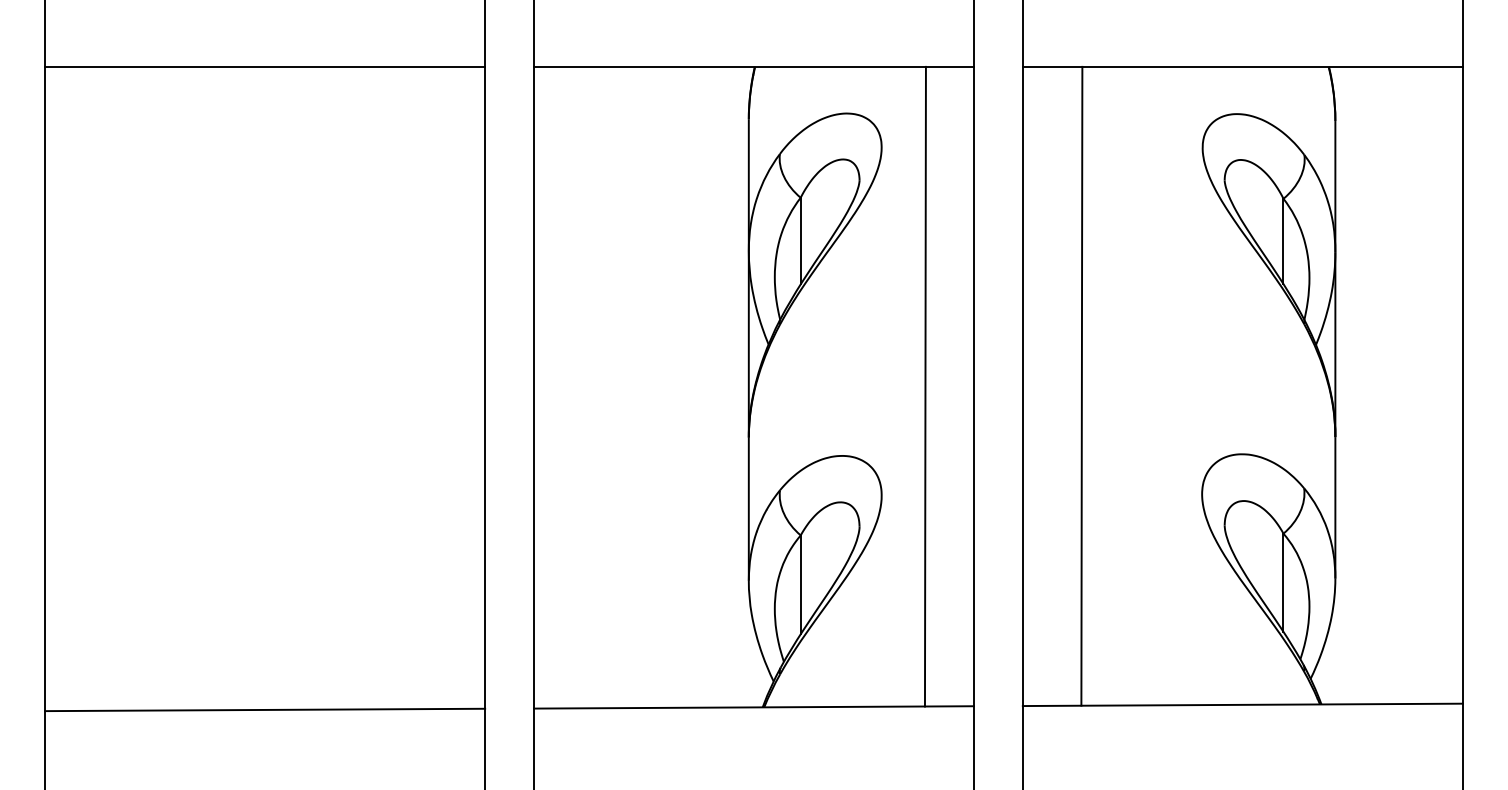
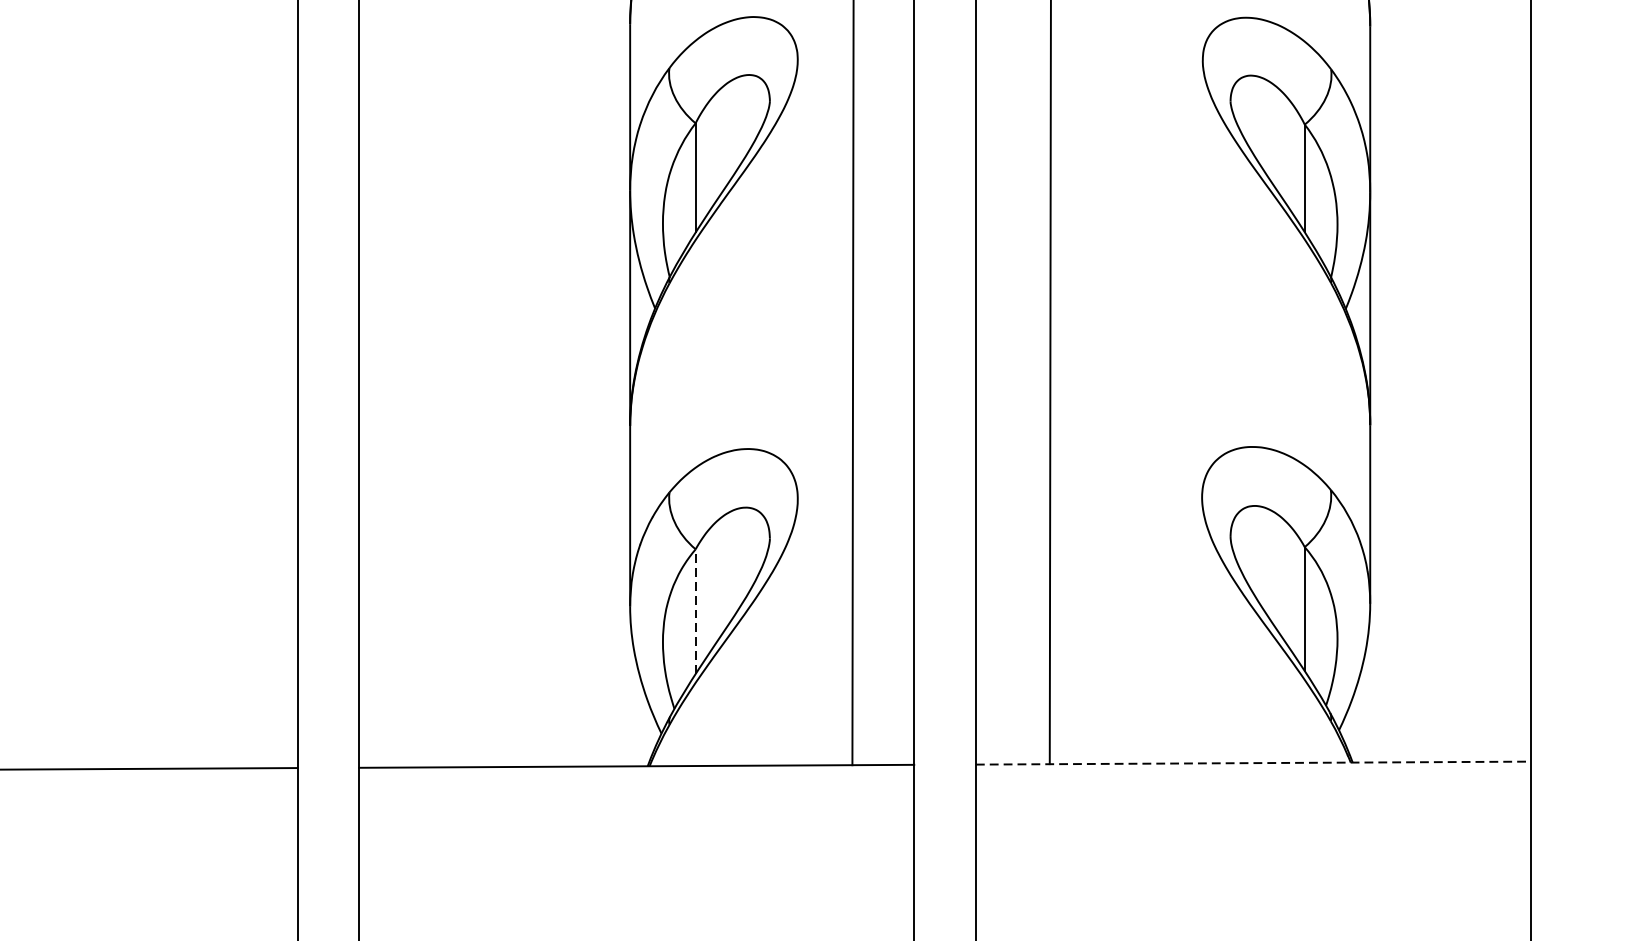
line: (800, 584) -> (695, 611), solid -> dashed
line: (1242, 704) -> (1253, 762), solid -> dashed

